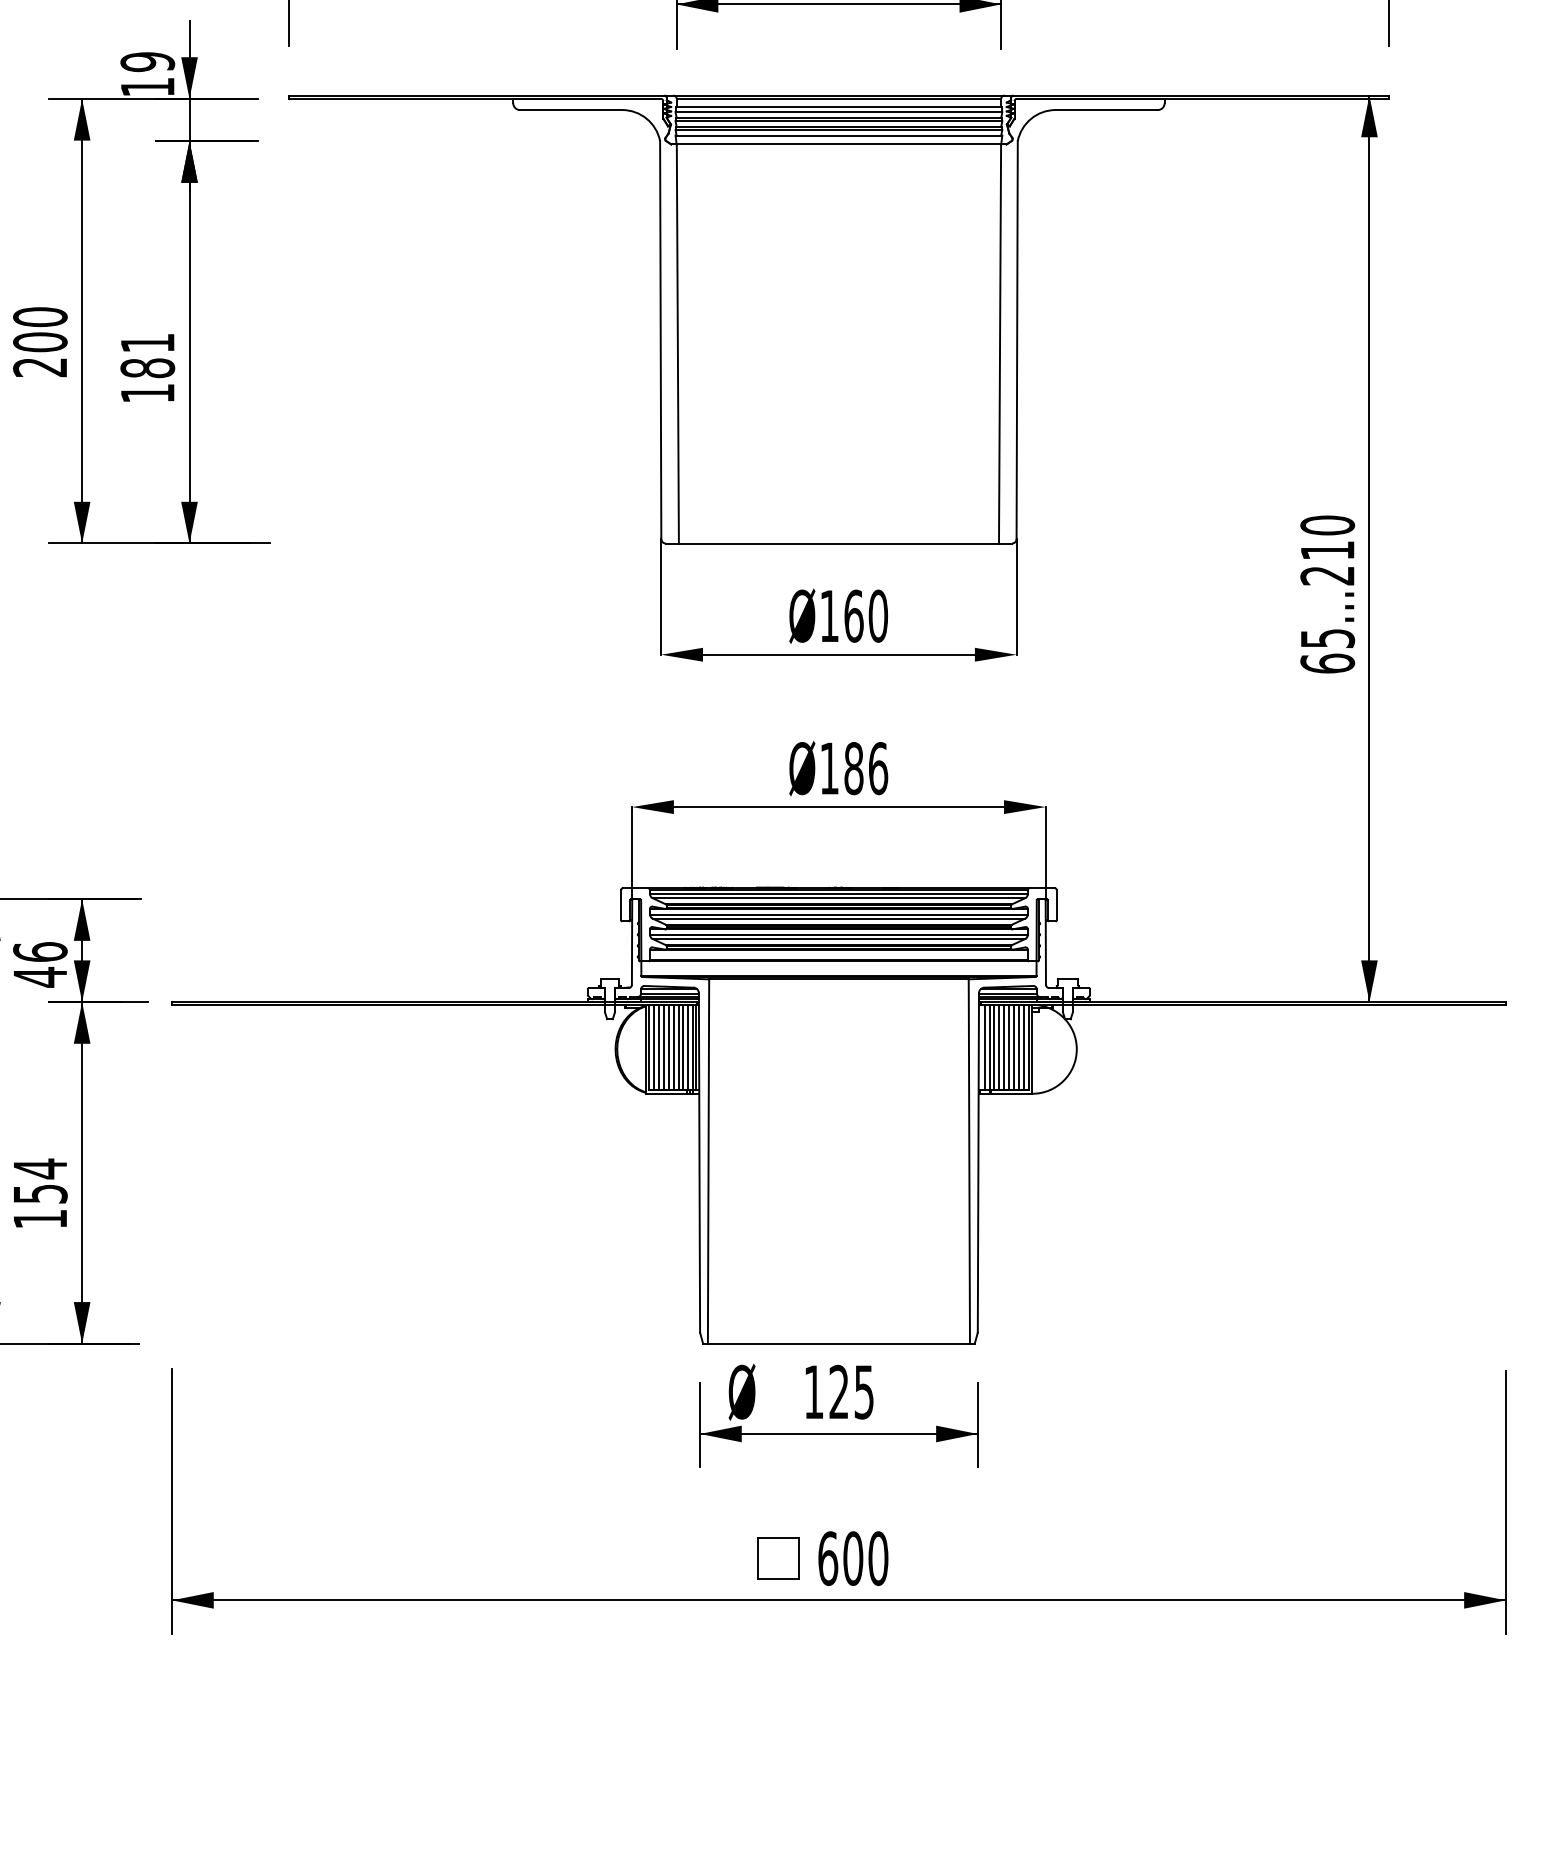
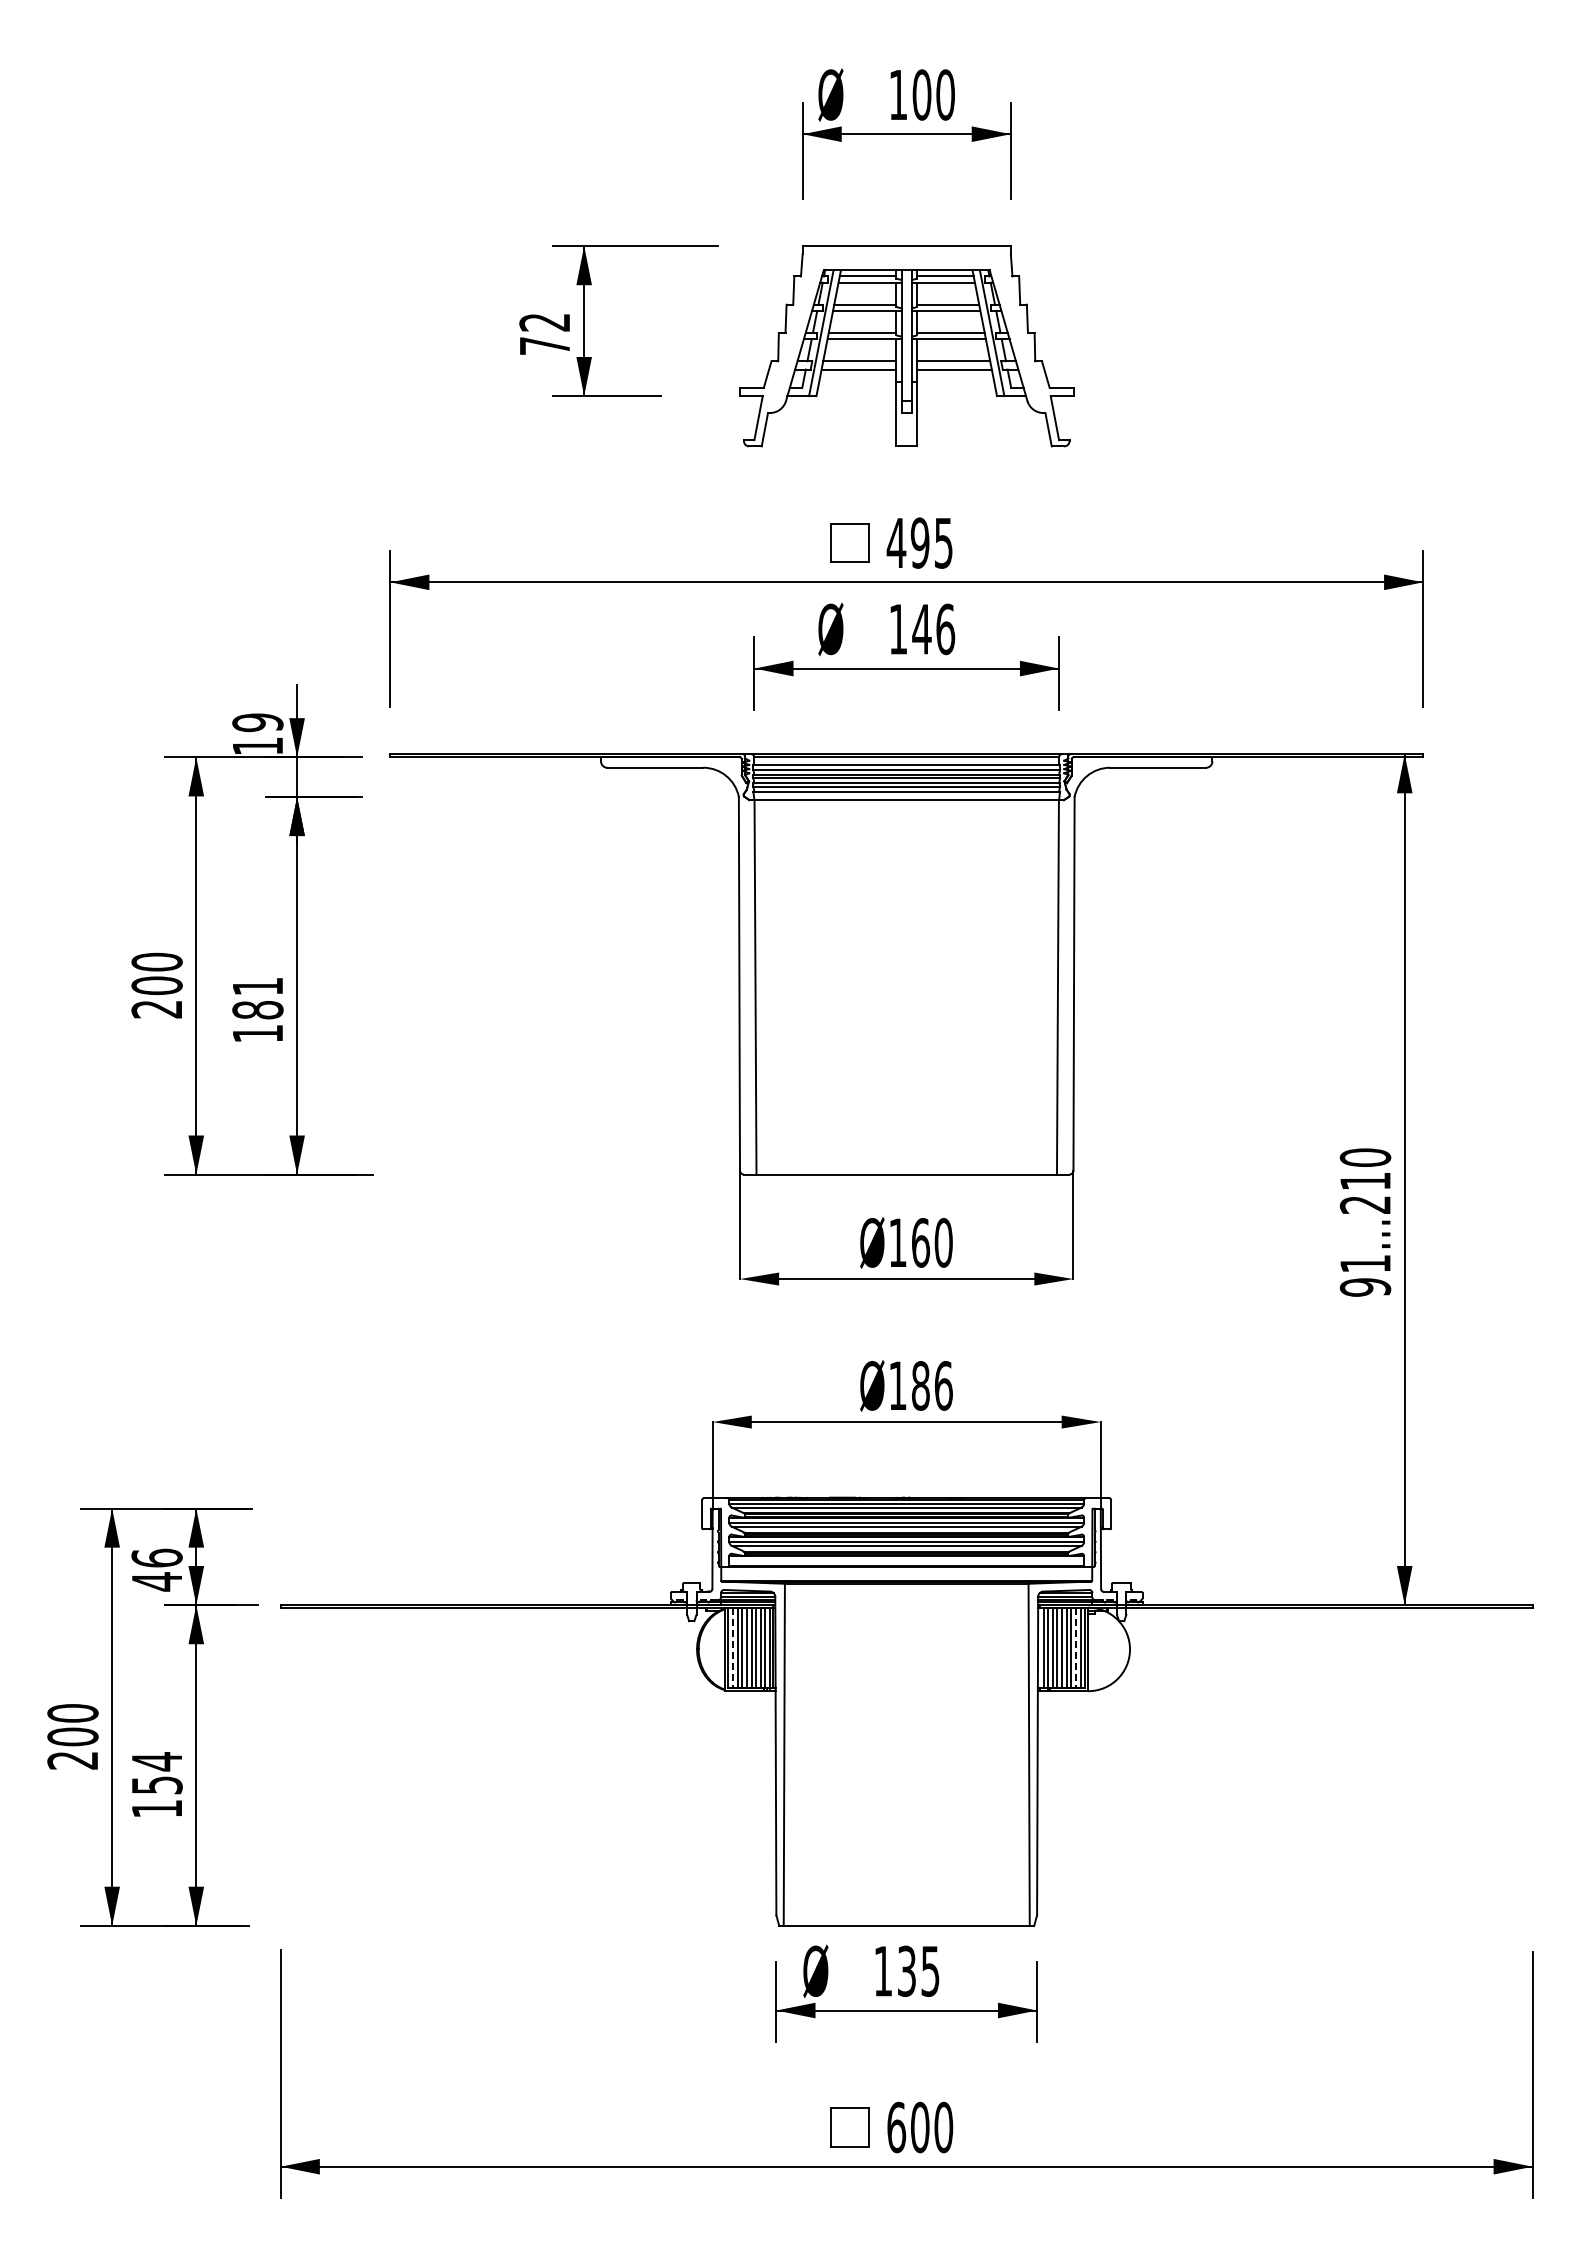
text: (1327, 650) -> (1365, 1275), 65...210 -> 91...210
line: (653, 1048) -> (732, 1648), solid -> dashed
line: (1018, 1048) -> (1075, 1648), solid -> dashed
text: (838, 1392) -> (906, 1971), 125 -> 135

